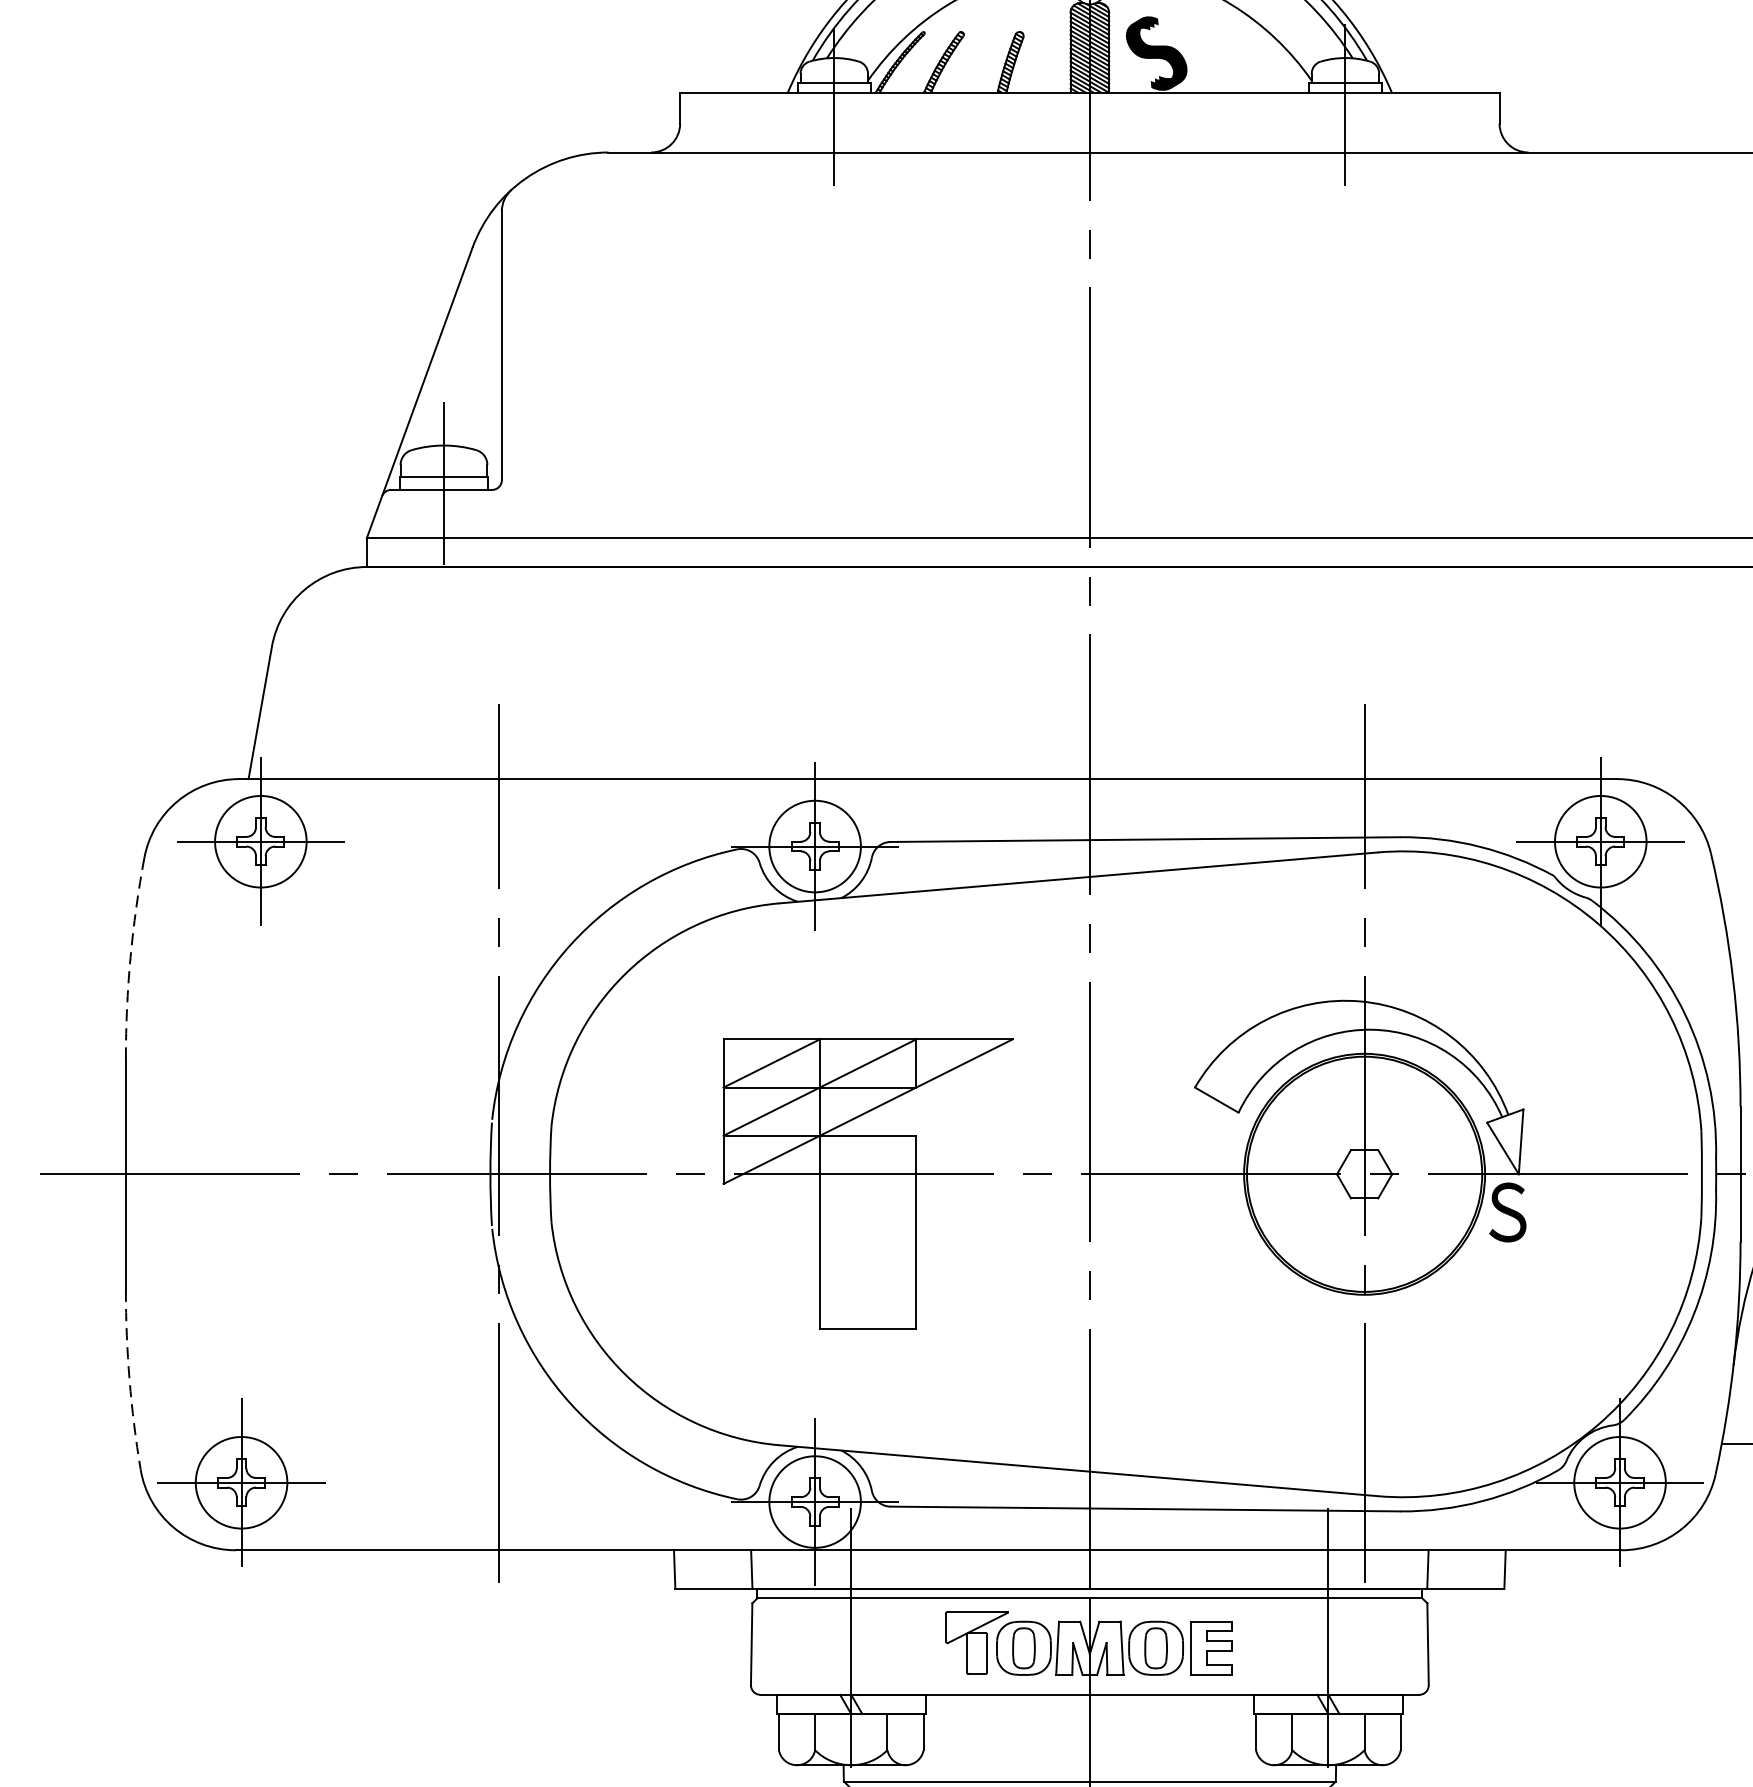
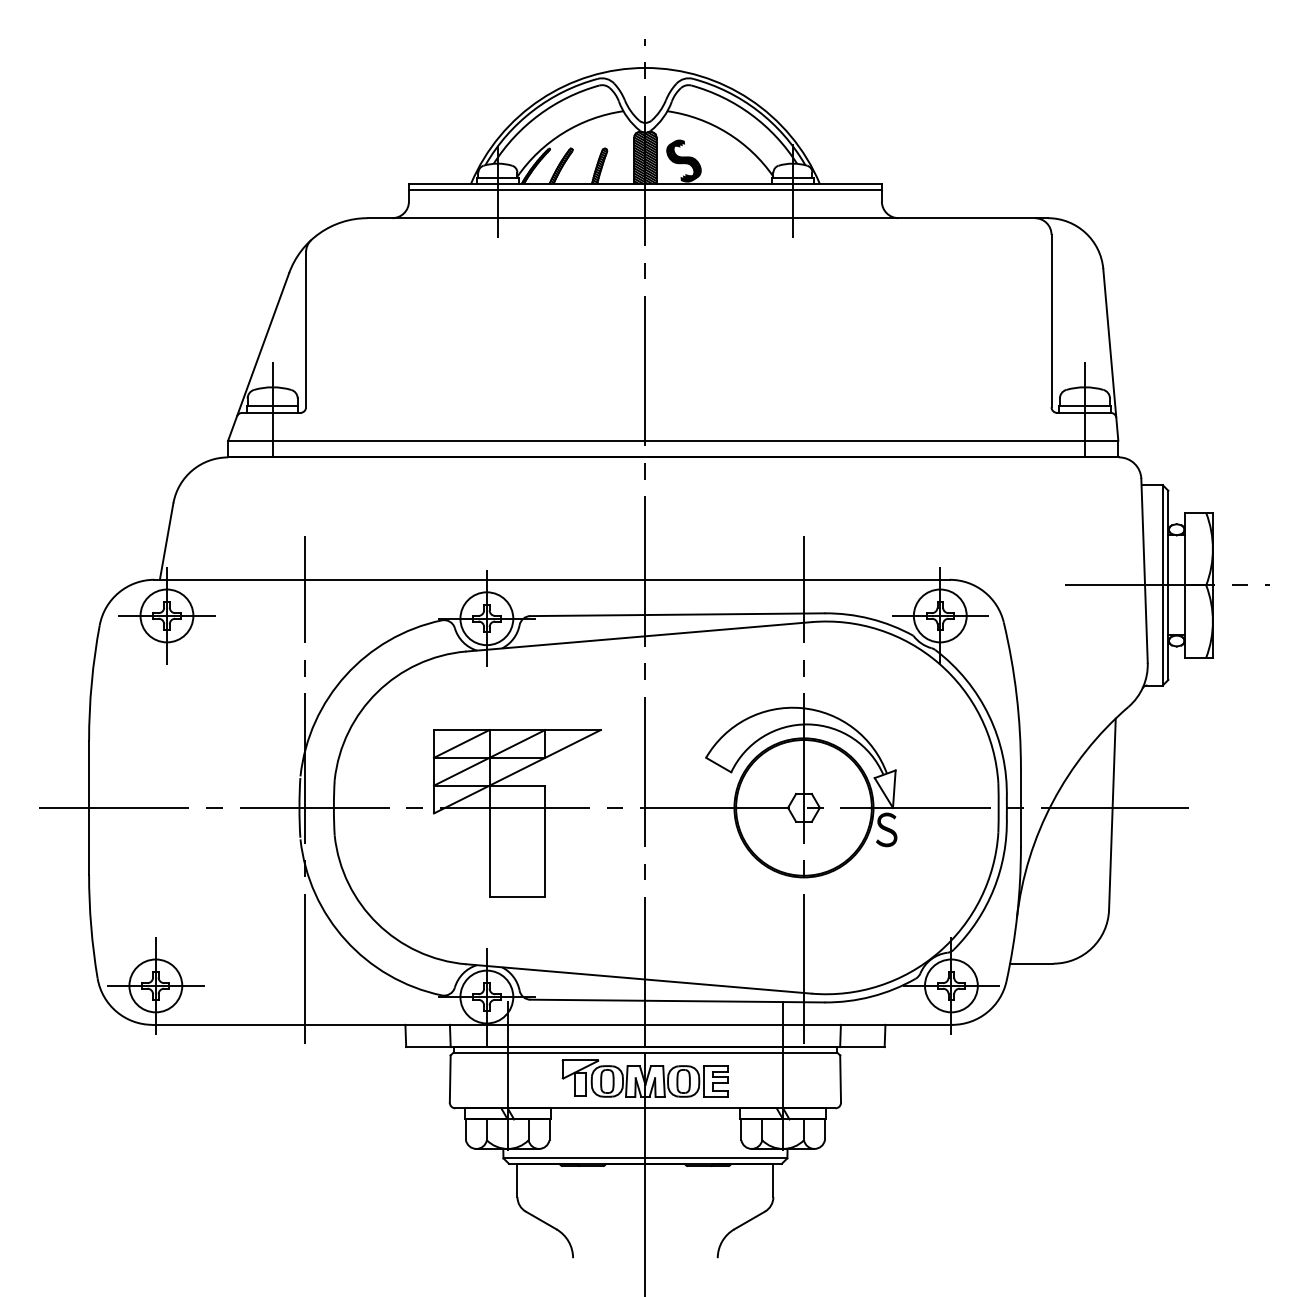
line: (1088, 104) -> (644, 190), added
arc: (130, 957) -> (91, 682), dashed -> solid
arc: (130, 1379) -> (91, 926), dashed -> solid

